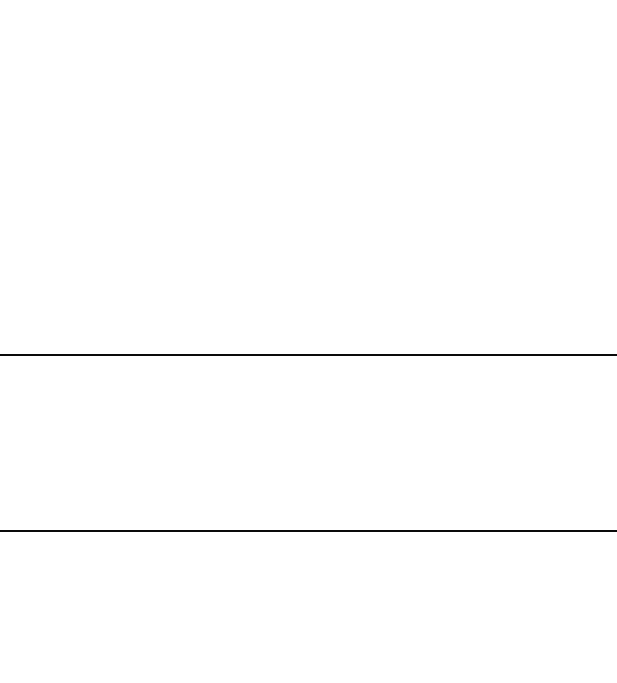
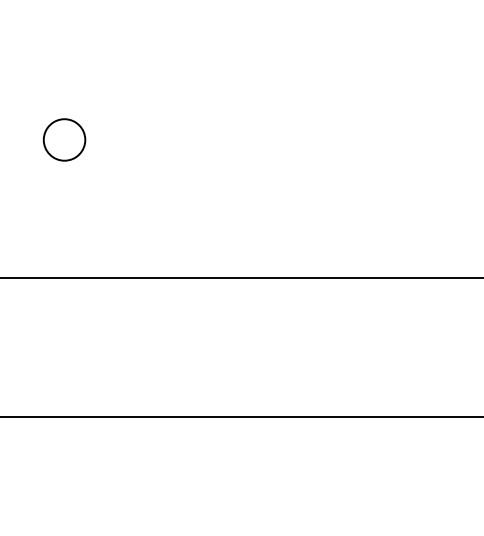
circle: (82, 178) -> (64, 140), added

